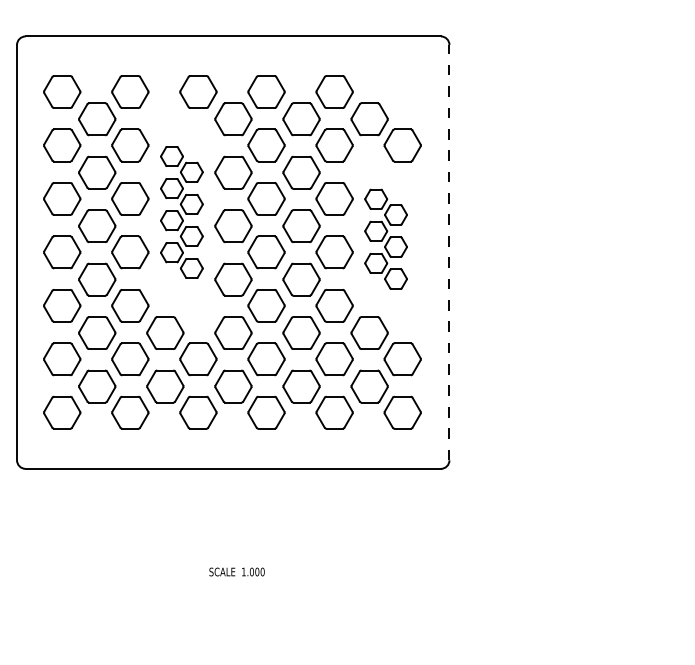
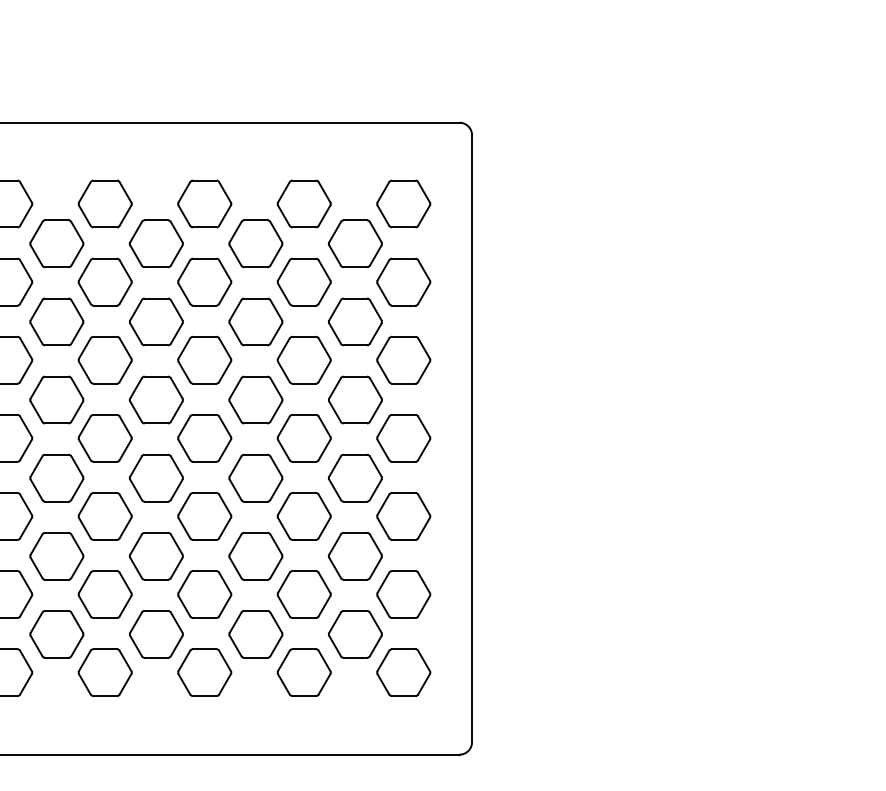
part: (402, 91) -> (403, 203), added
part: (181, 212) -> (80, 380), size x1.67
part: (385, 238) -> (378, 418), size x1.67
line: (449, 252) -> (472, 438), dashed -> solid

